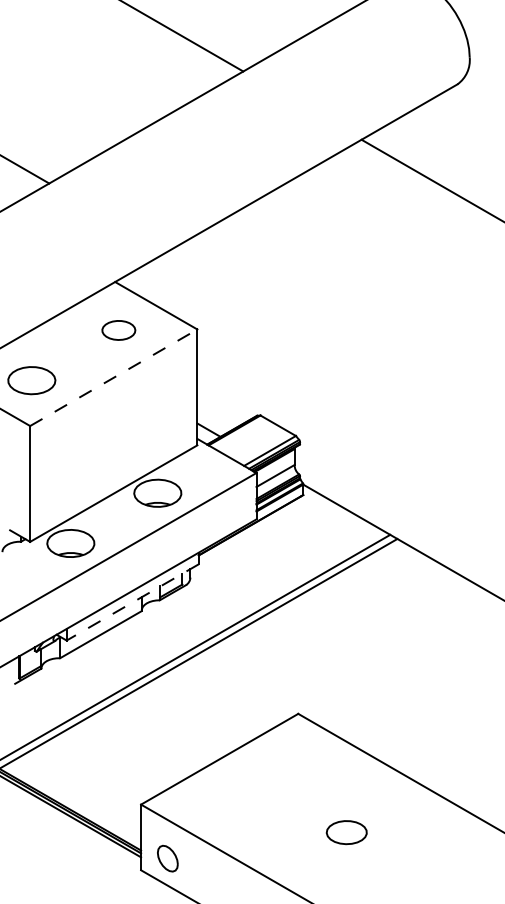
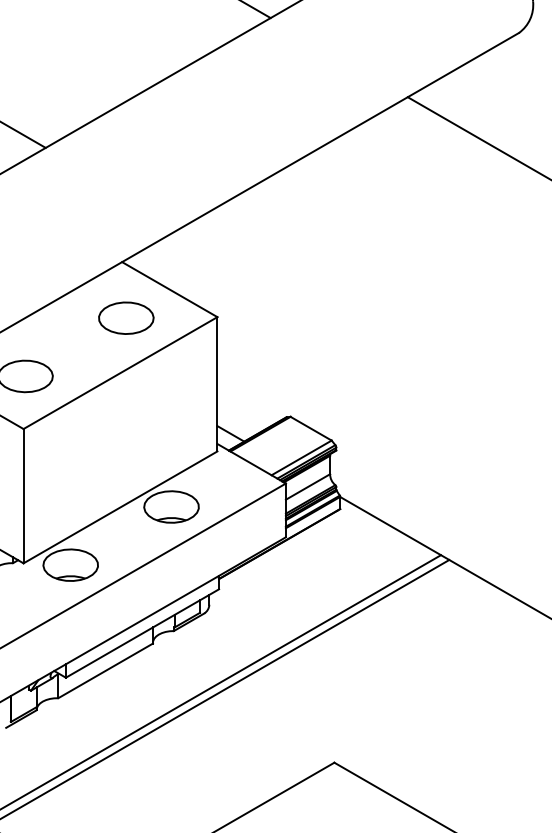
part: (118, 330) -> (125, 318), size x1.43
line: (113, 377) -> (120, 372), dashed -> solid
line: (132, 602) -> (142, 633), dashed -> solid

